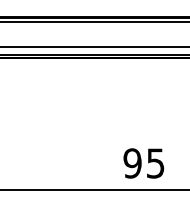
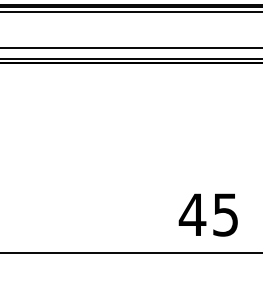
text: (132, 163) -> (192, 214), 95 -> 45

